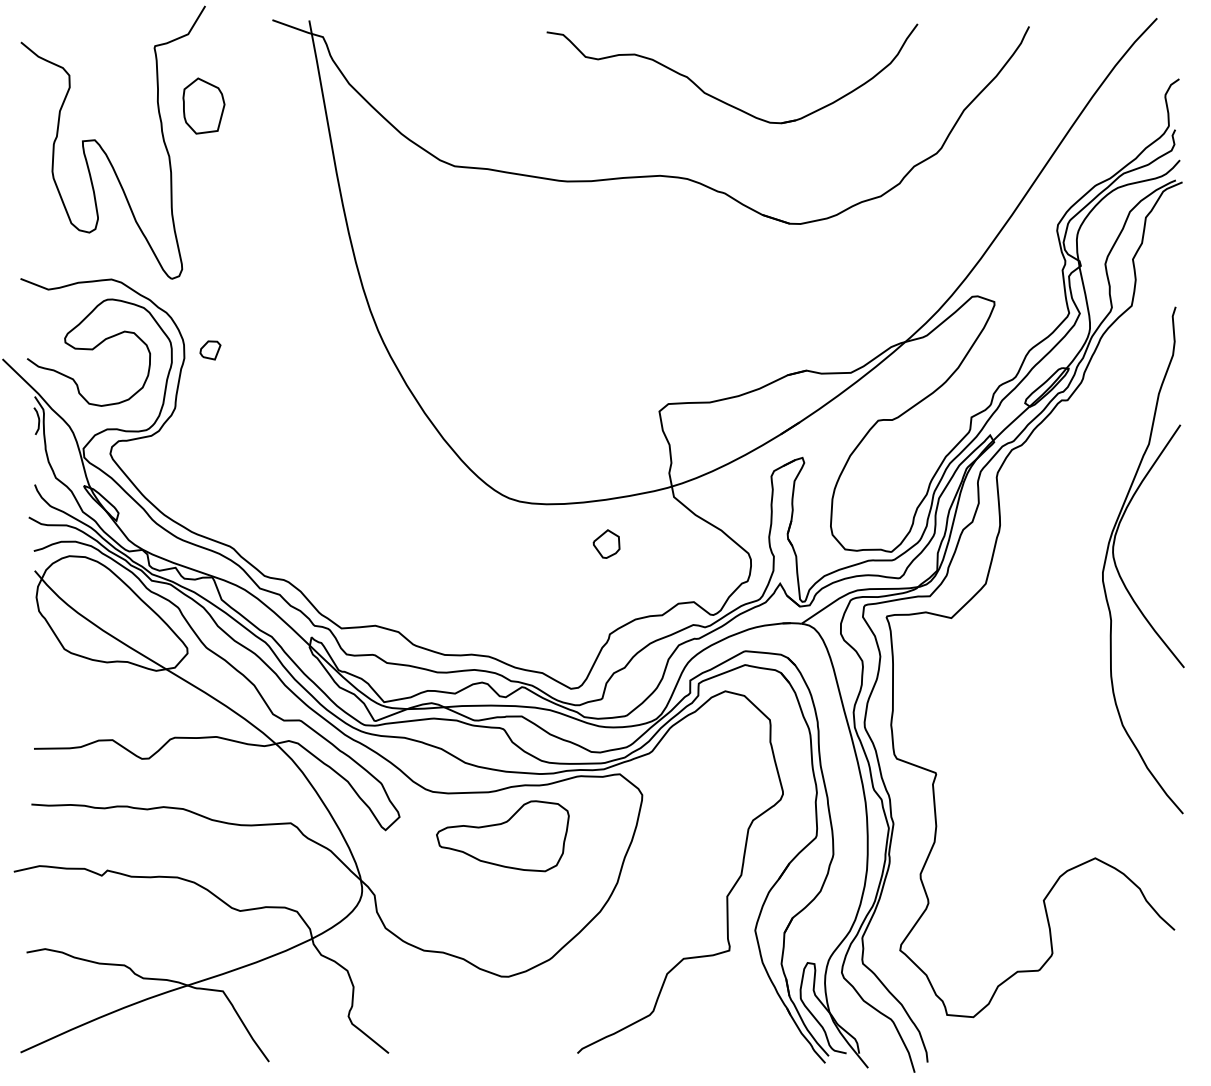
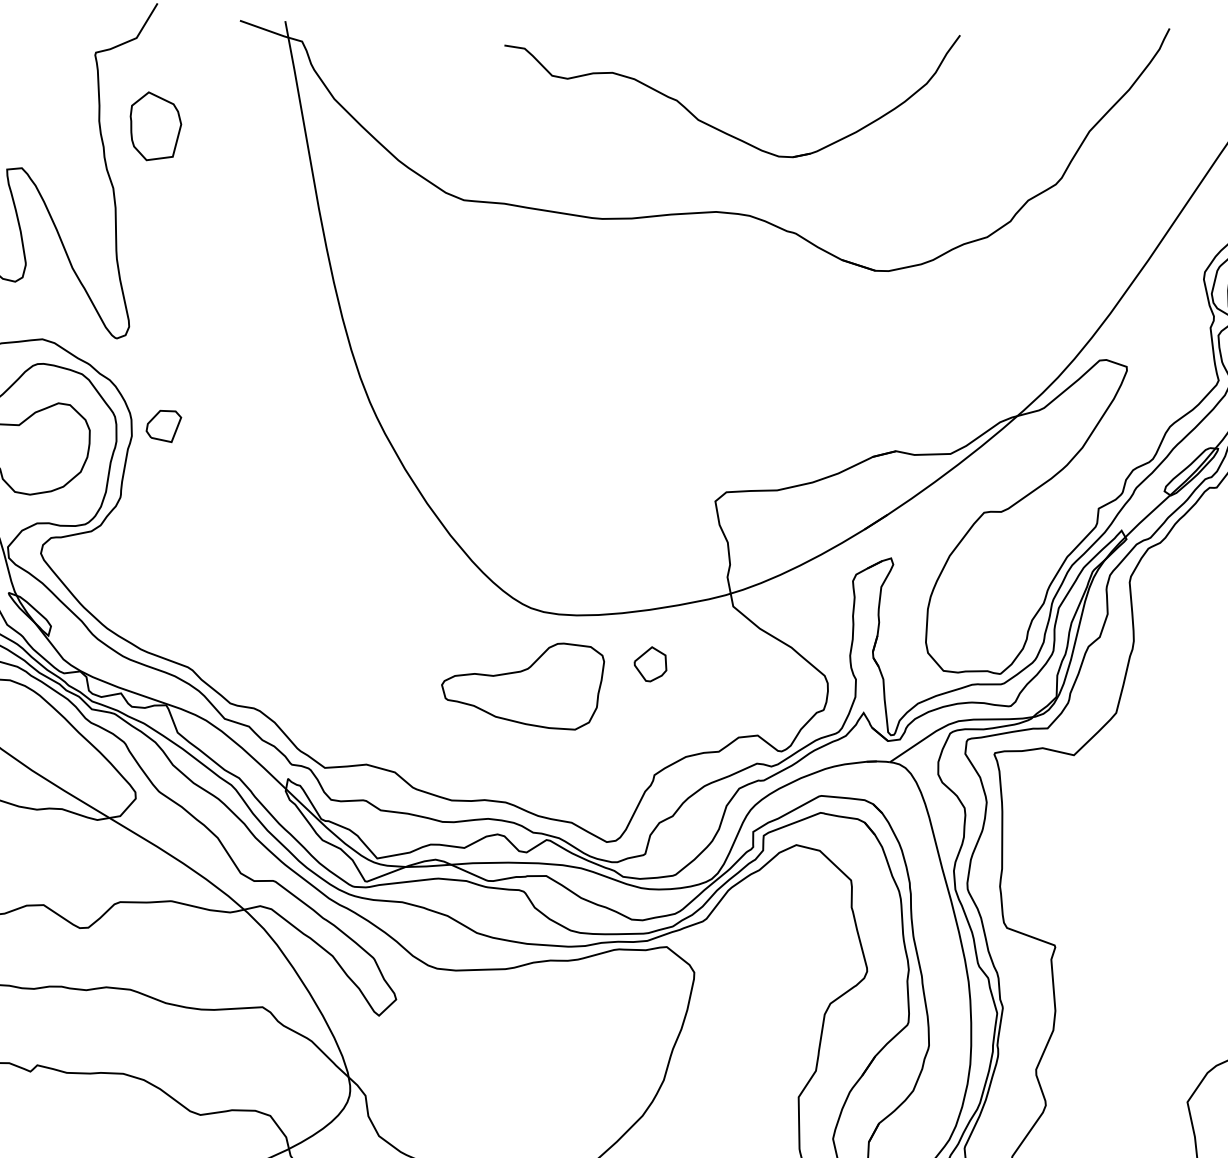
part: (720, 99) -> (717, 128), moved
part: (210, 350) -> (163, 426), size x1.4
part: (502, 836) -> (522, 686), moved

